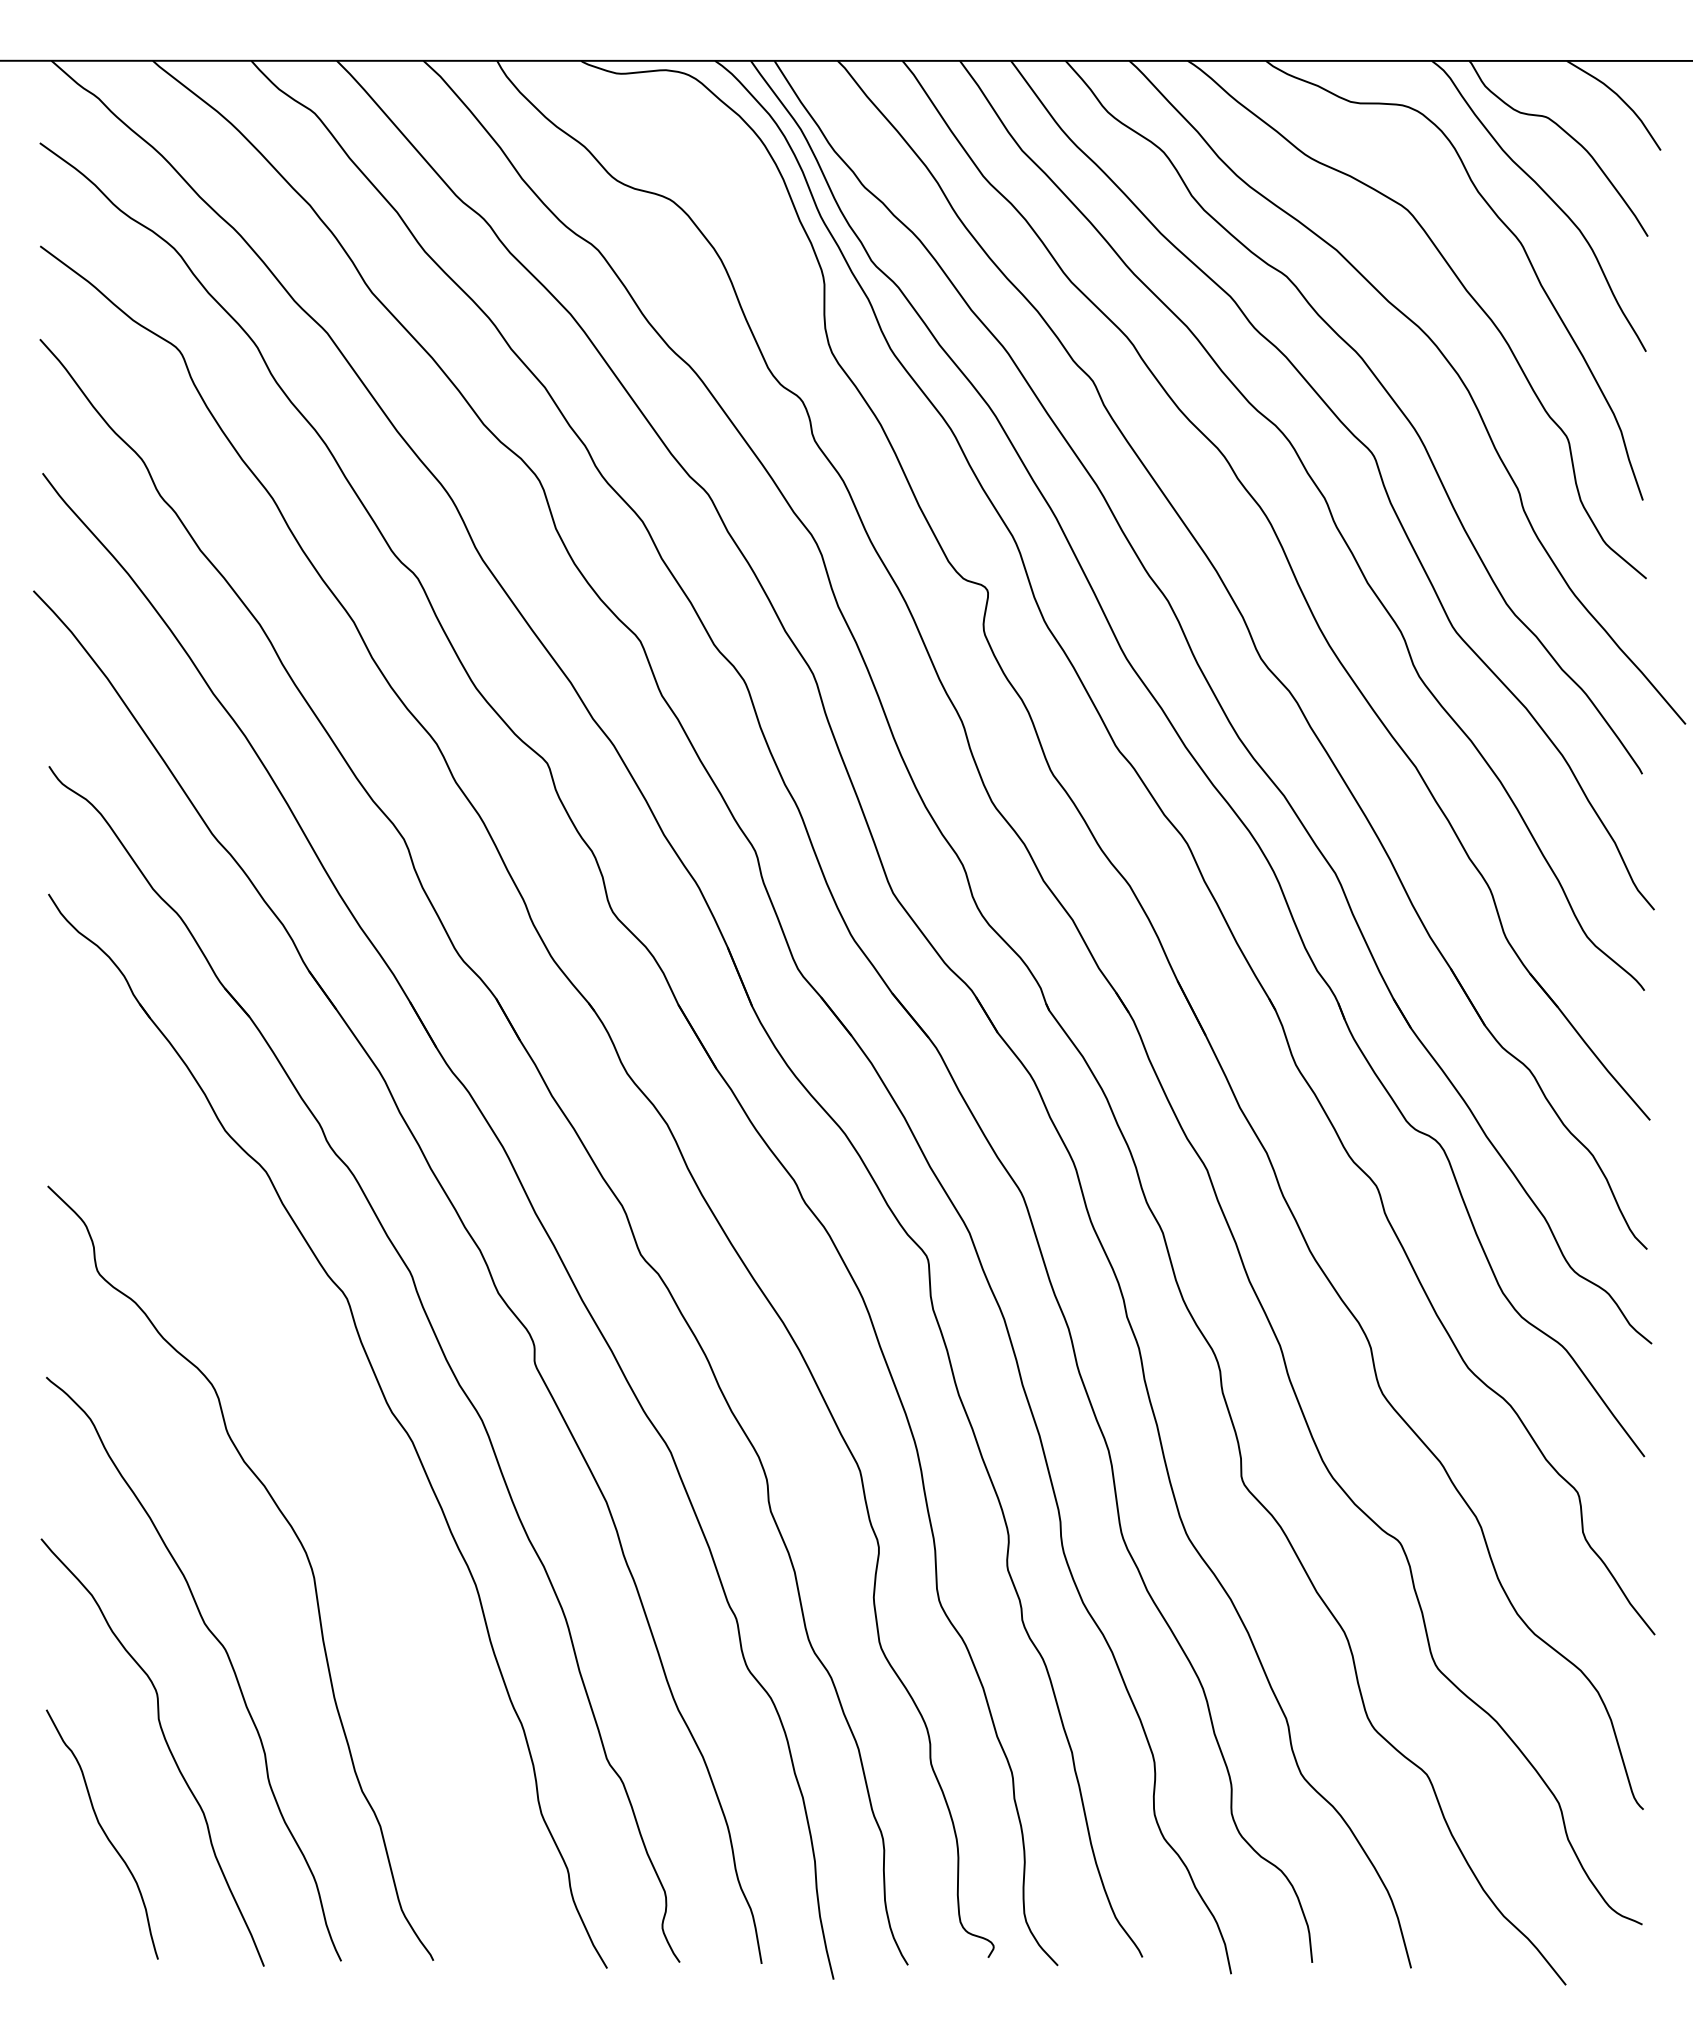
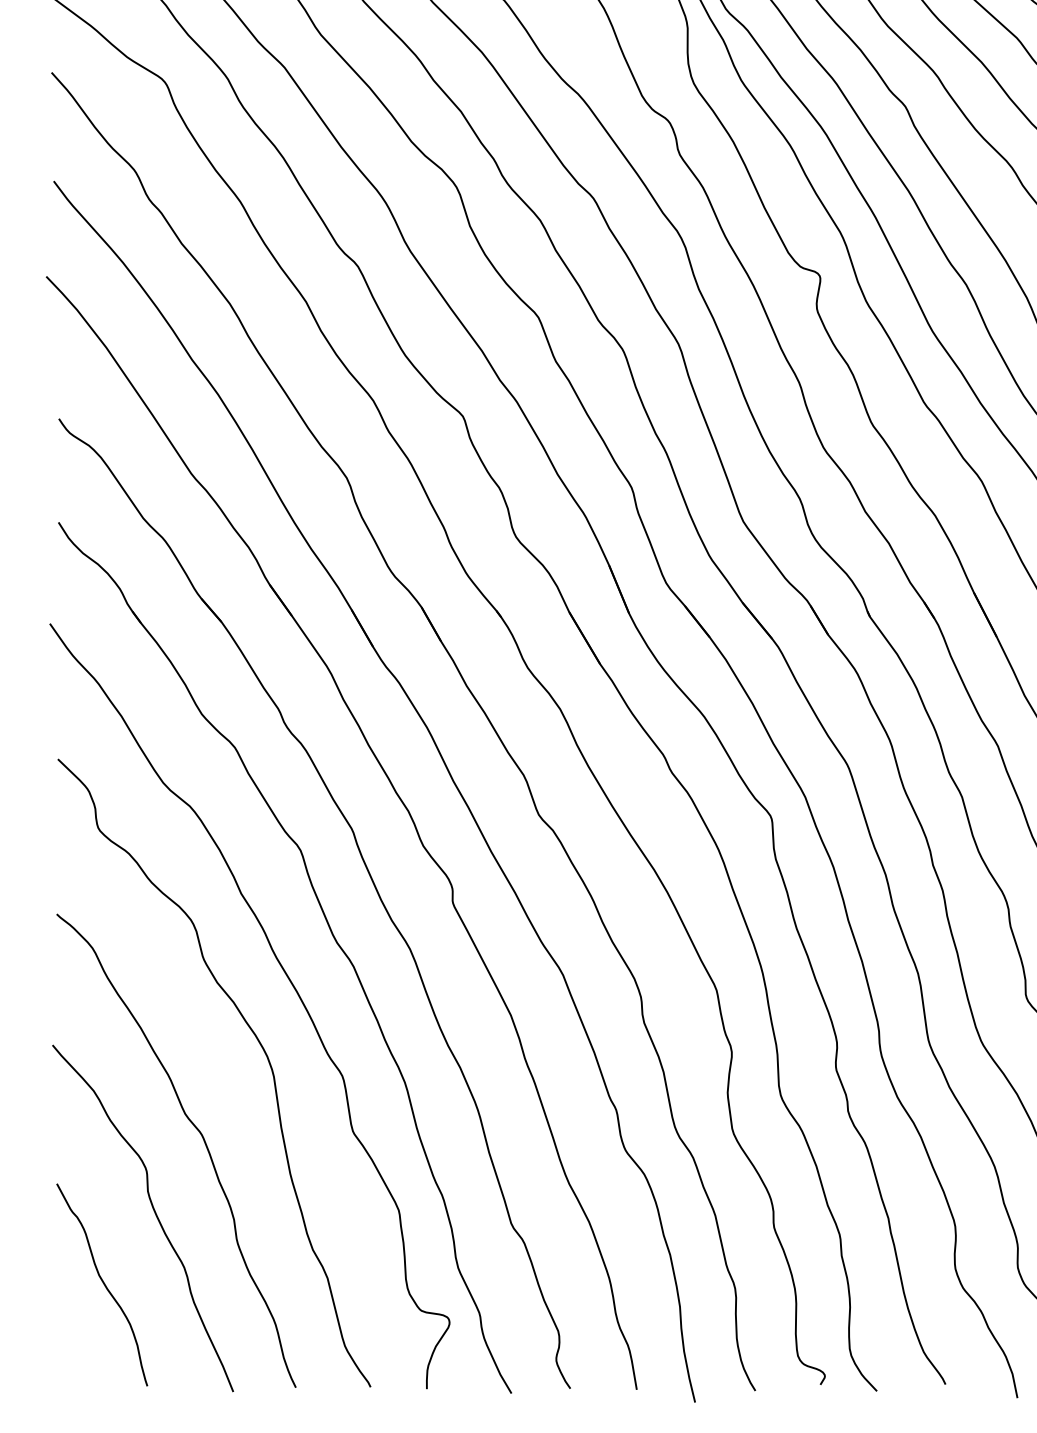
curve: (333, 1460) -> (289, 981), added

